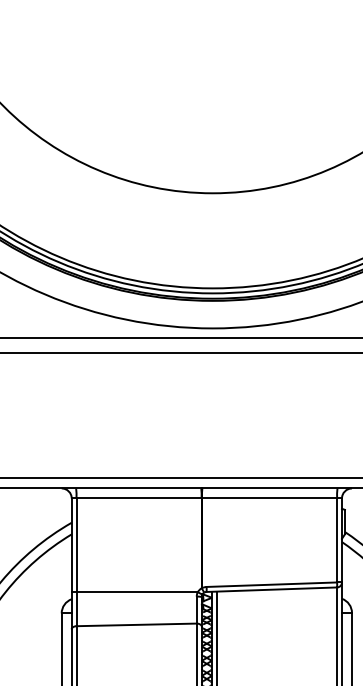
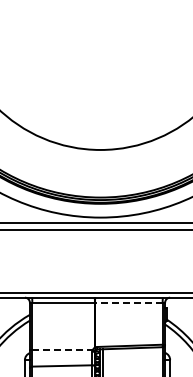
line: (268, 498) -> (128, 302), solid -> dashed
line: (138, 592) -> (63, 349), solid -> dashed

